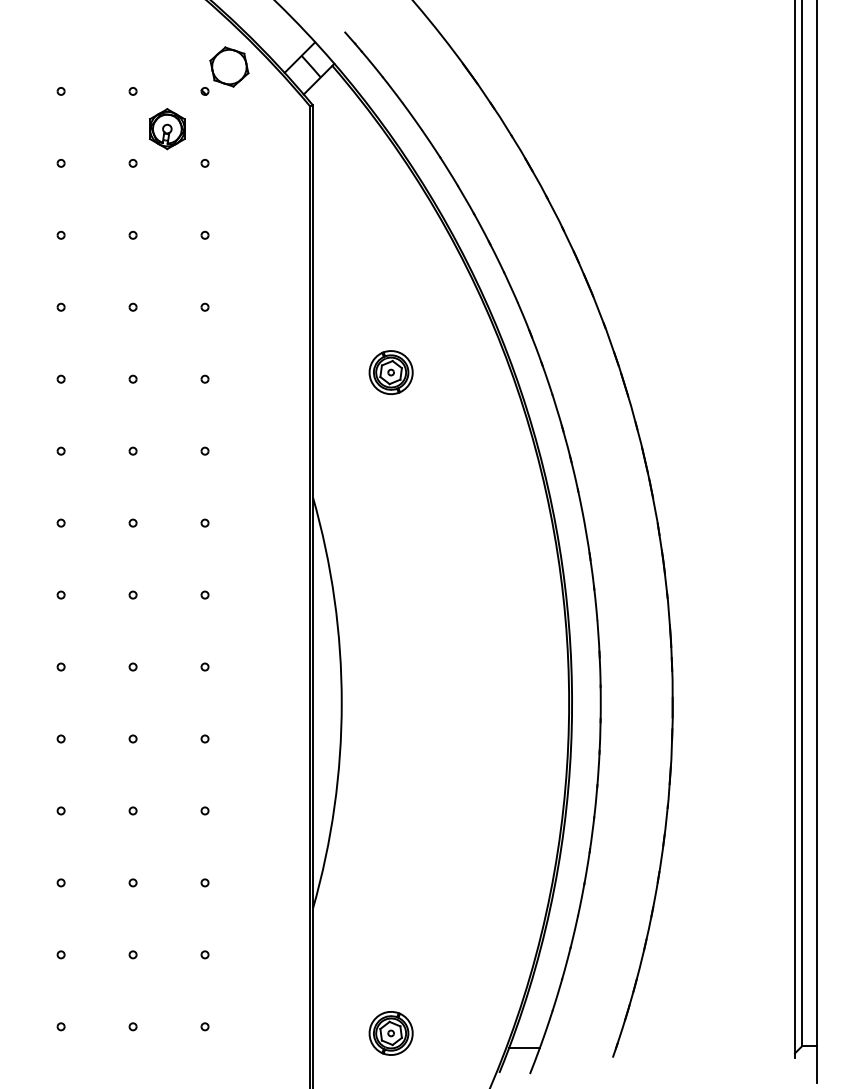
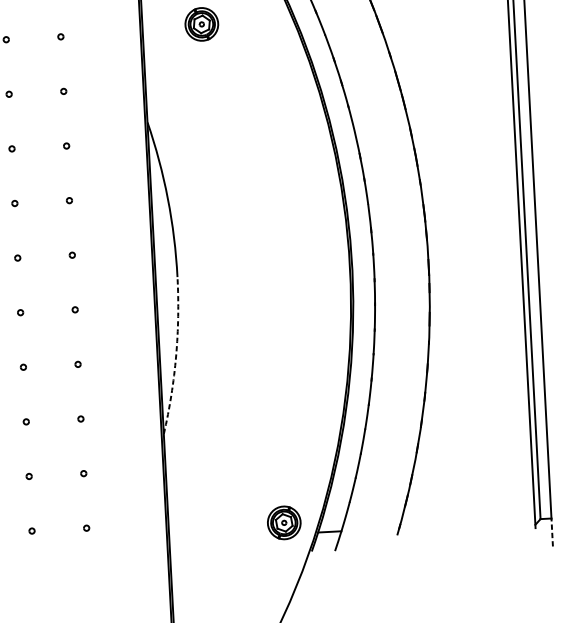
arc: (334, 806) -> (176, 355), solid -> dashed
part: (390, 1033) -> (283, 522), moved
line: (816, 1064) -> (552, 532), solid -> dashed

